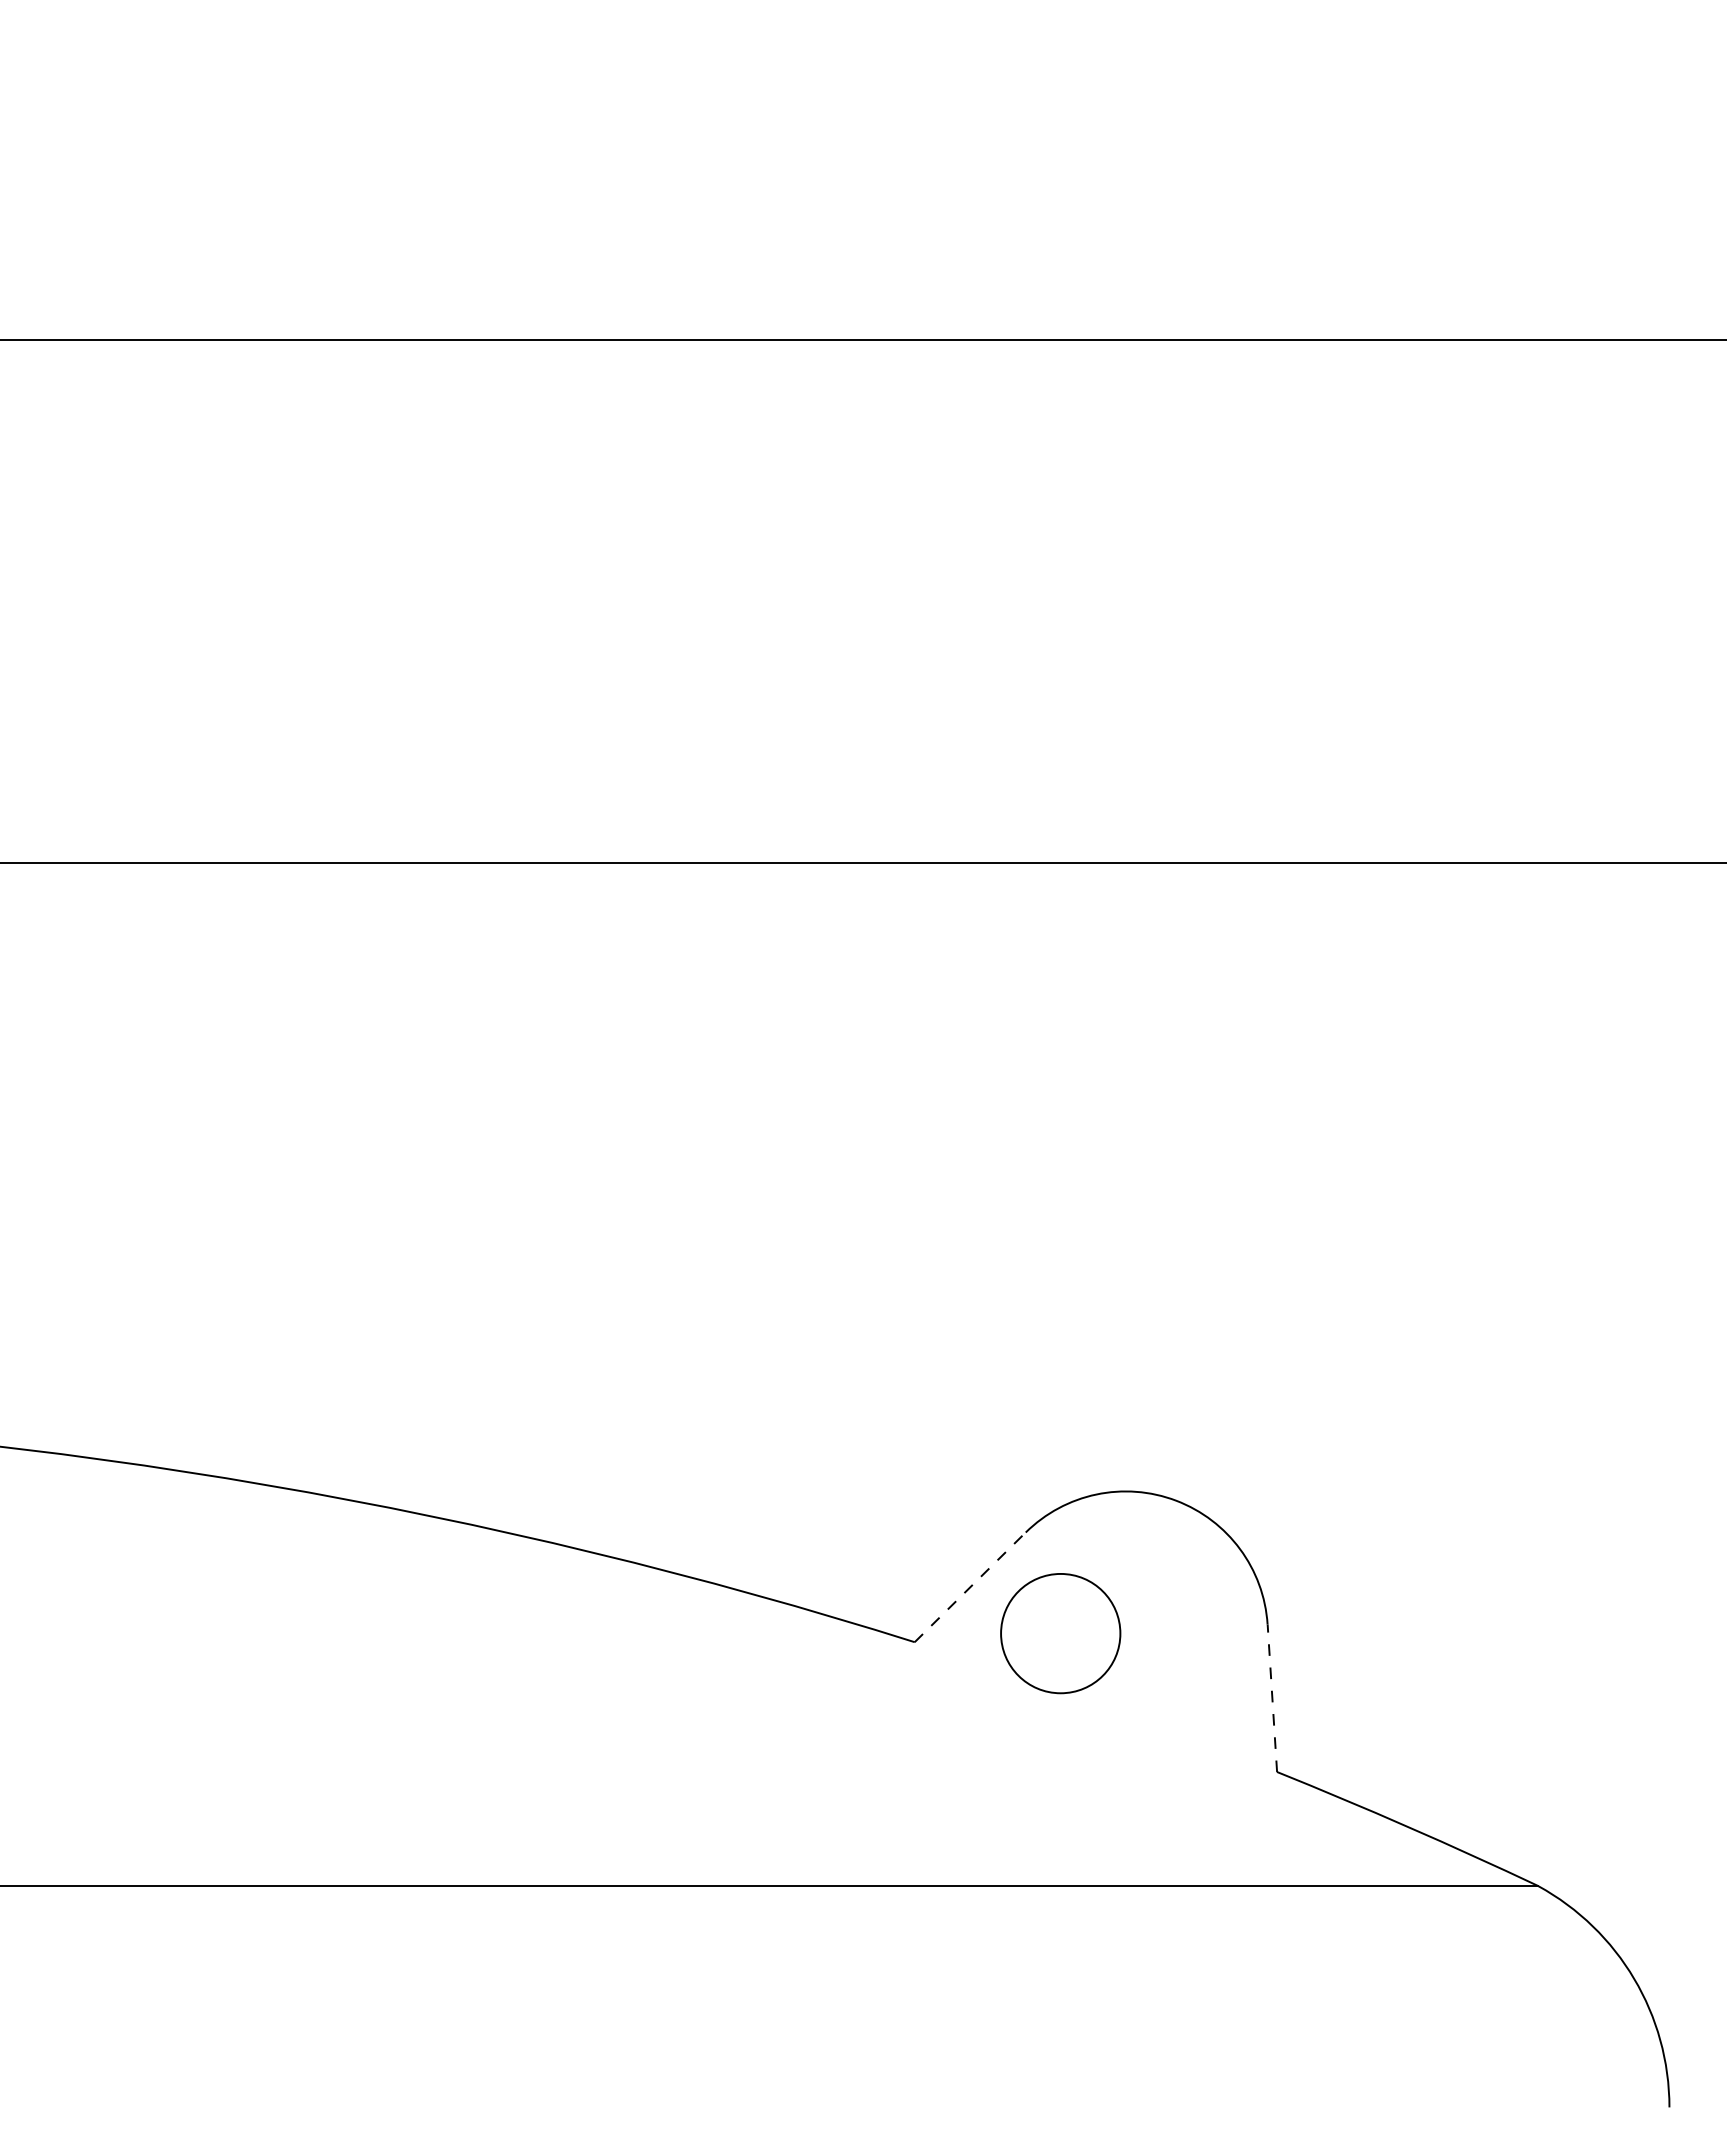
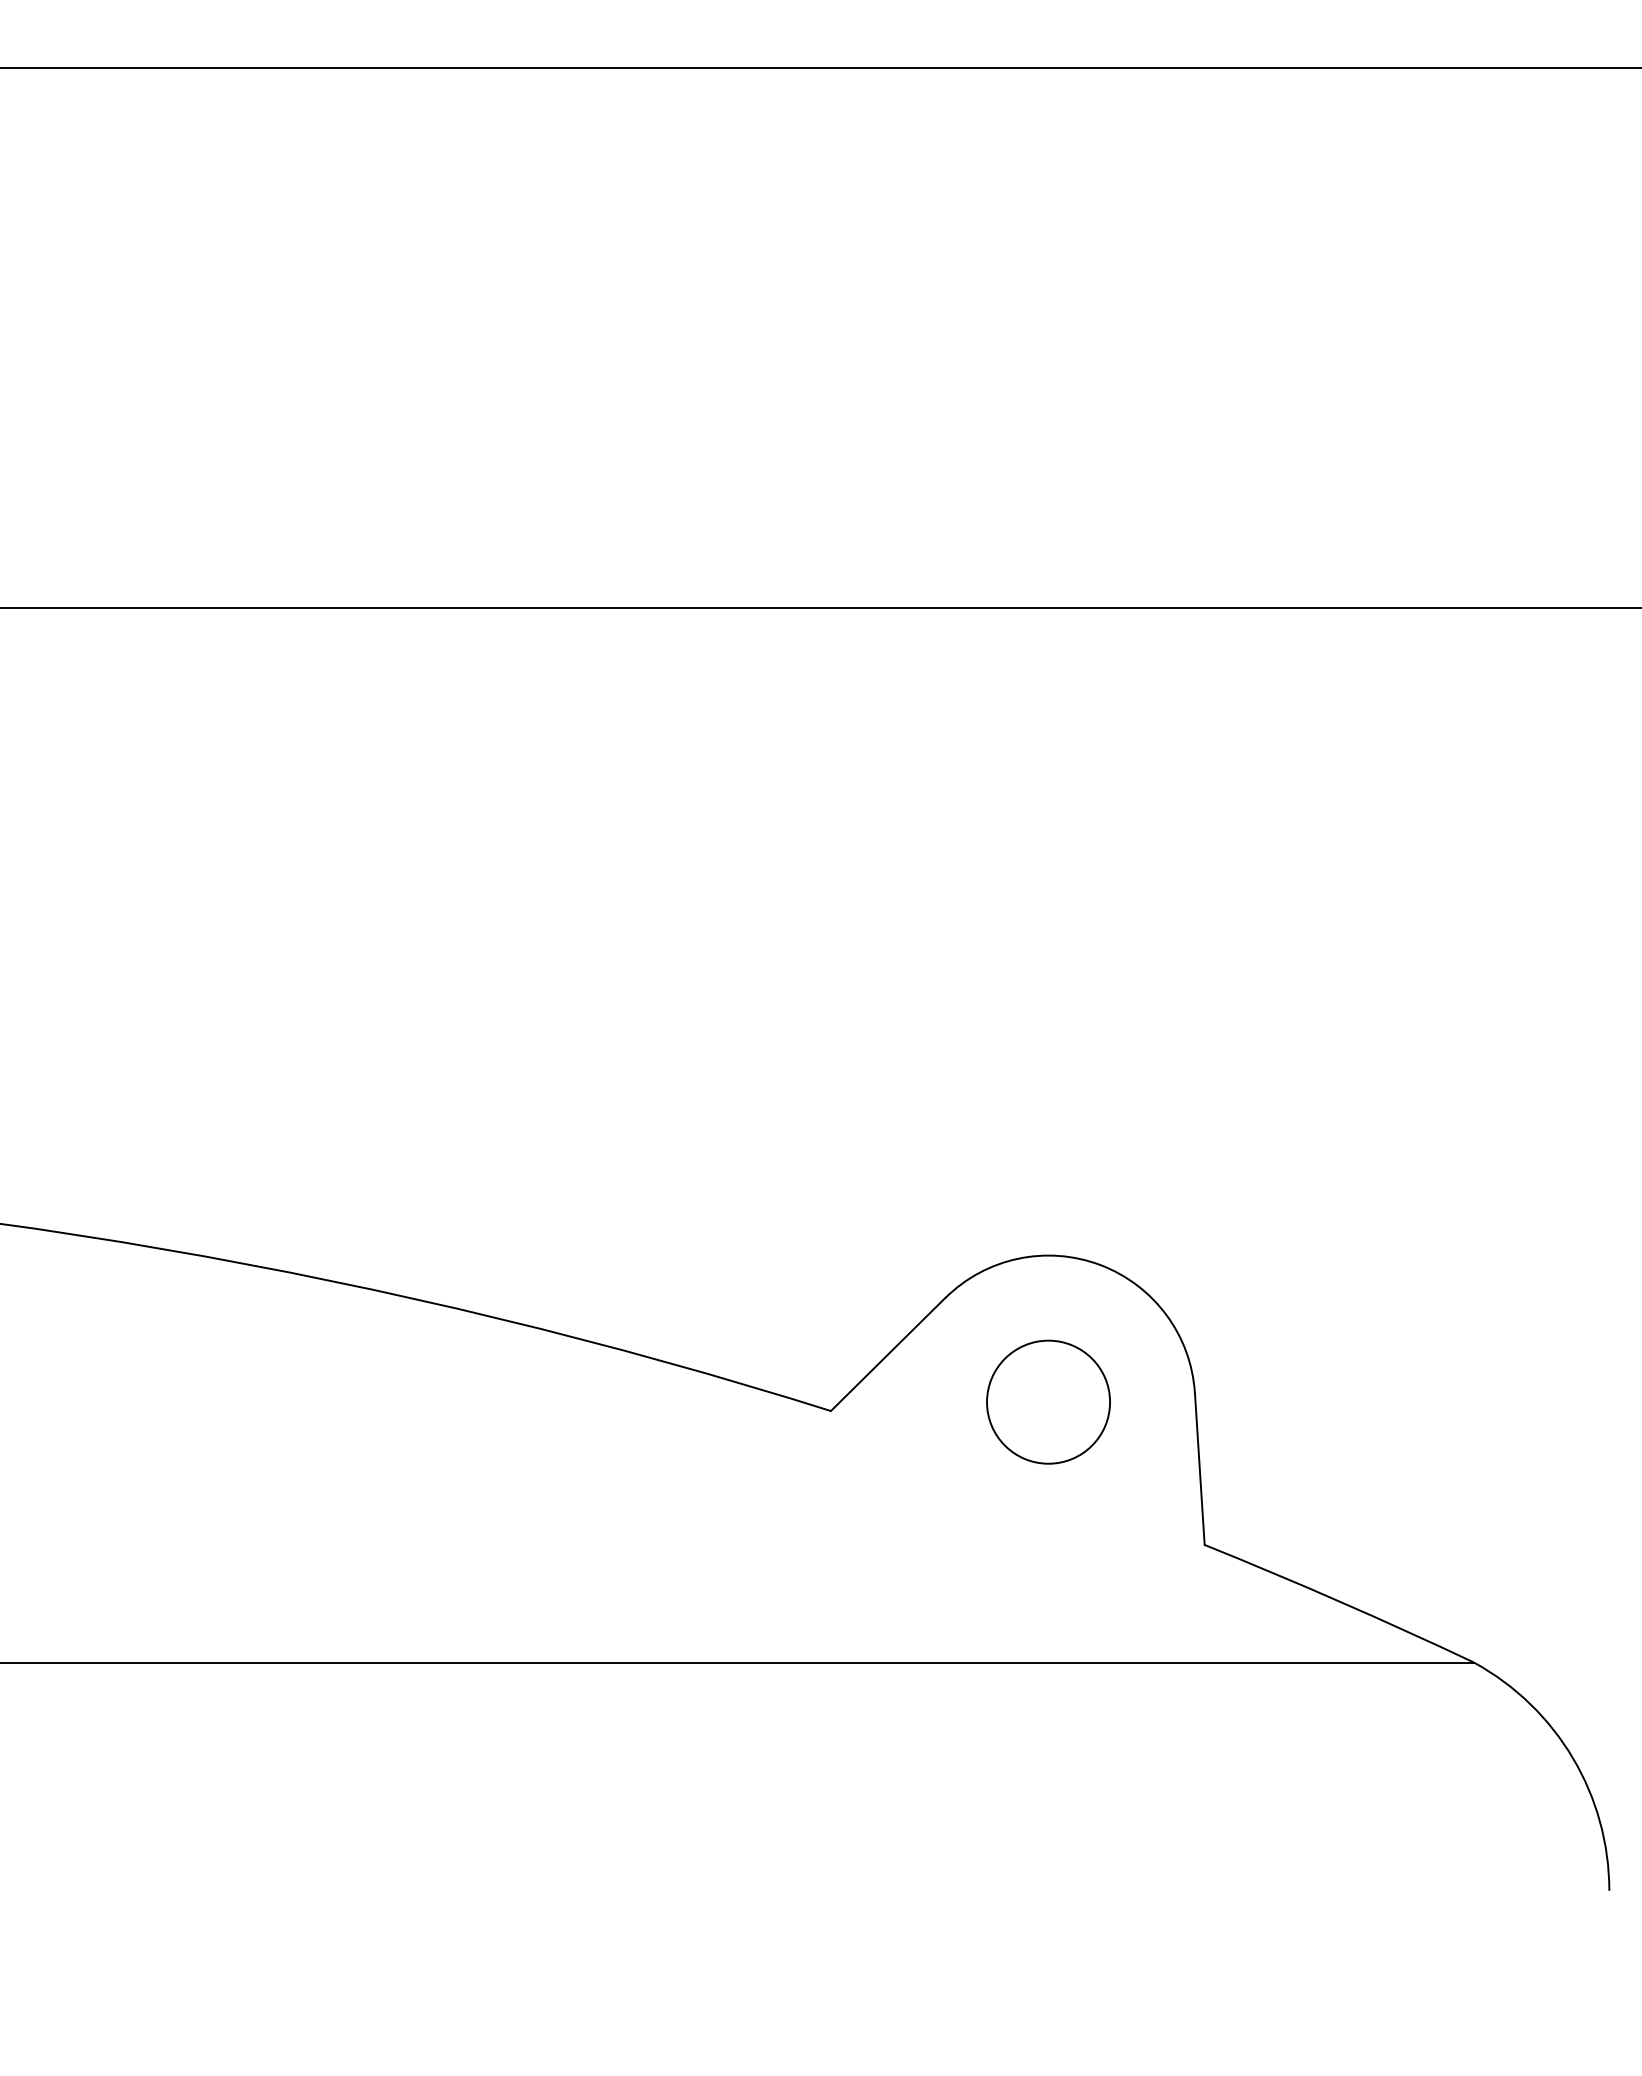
line: (970, 1587) -> (888, 1354), dashed -> solid
circle: (1060, 1633) -> (1048, 1402), moved
line: (1272, 1698) -> (1199, 1469), dashed -> solid

